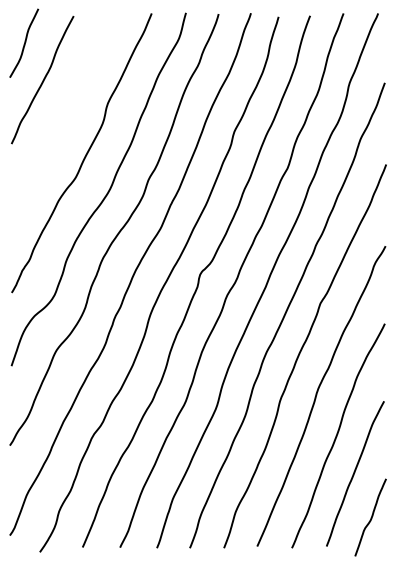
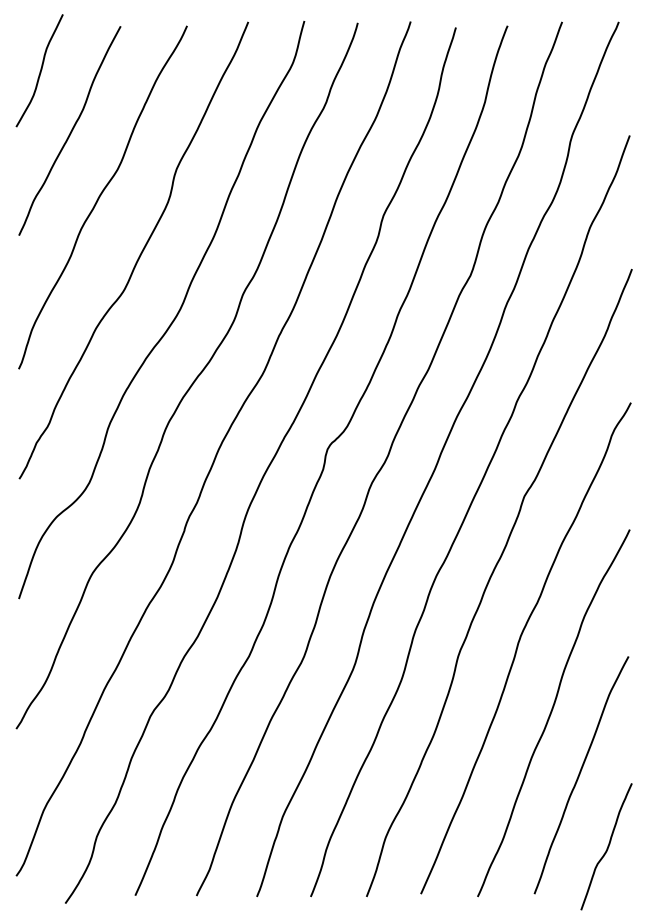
curve: (62, 119) -> (102, 195), added

